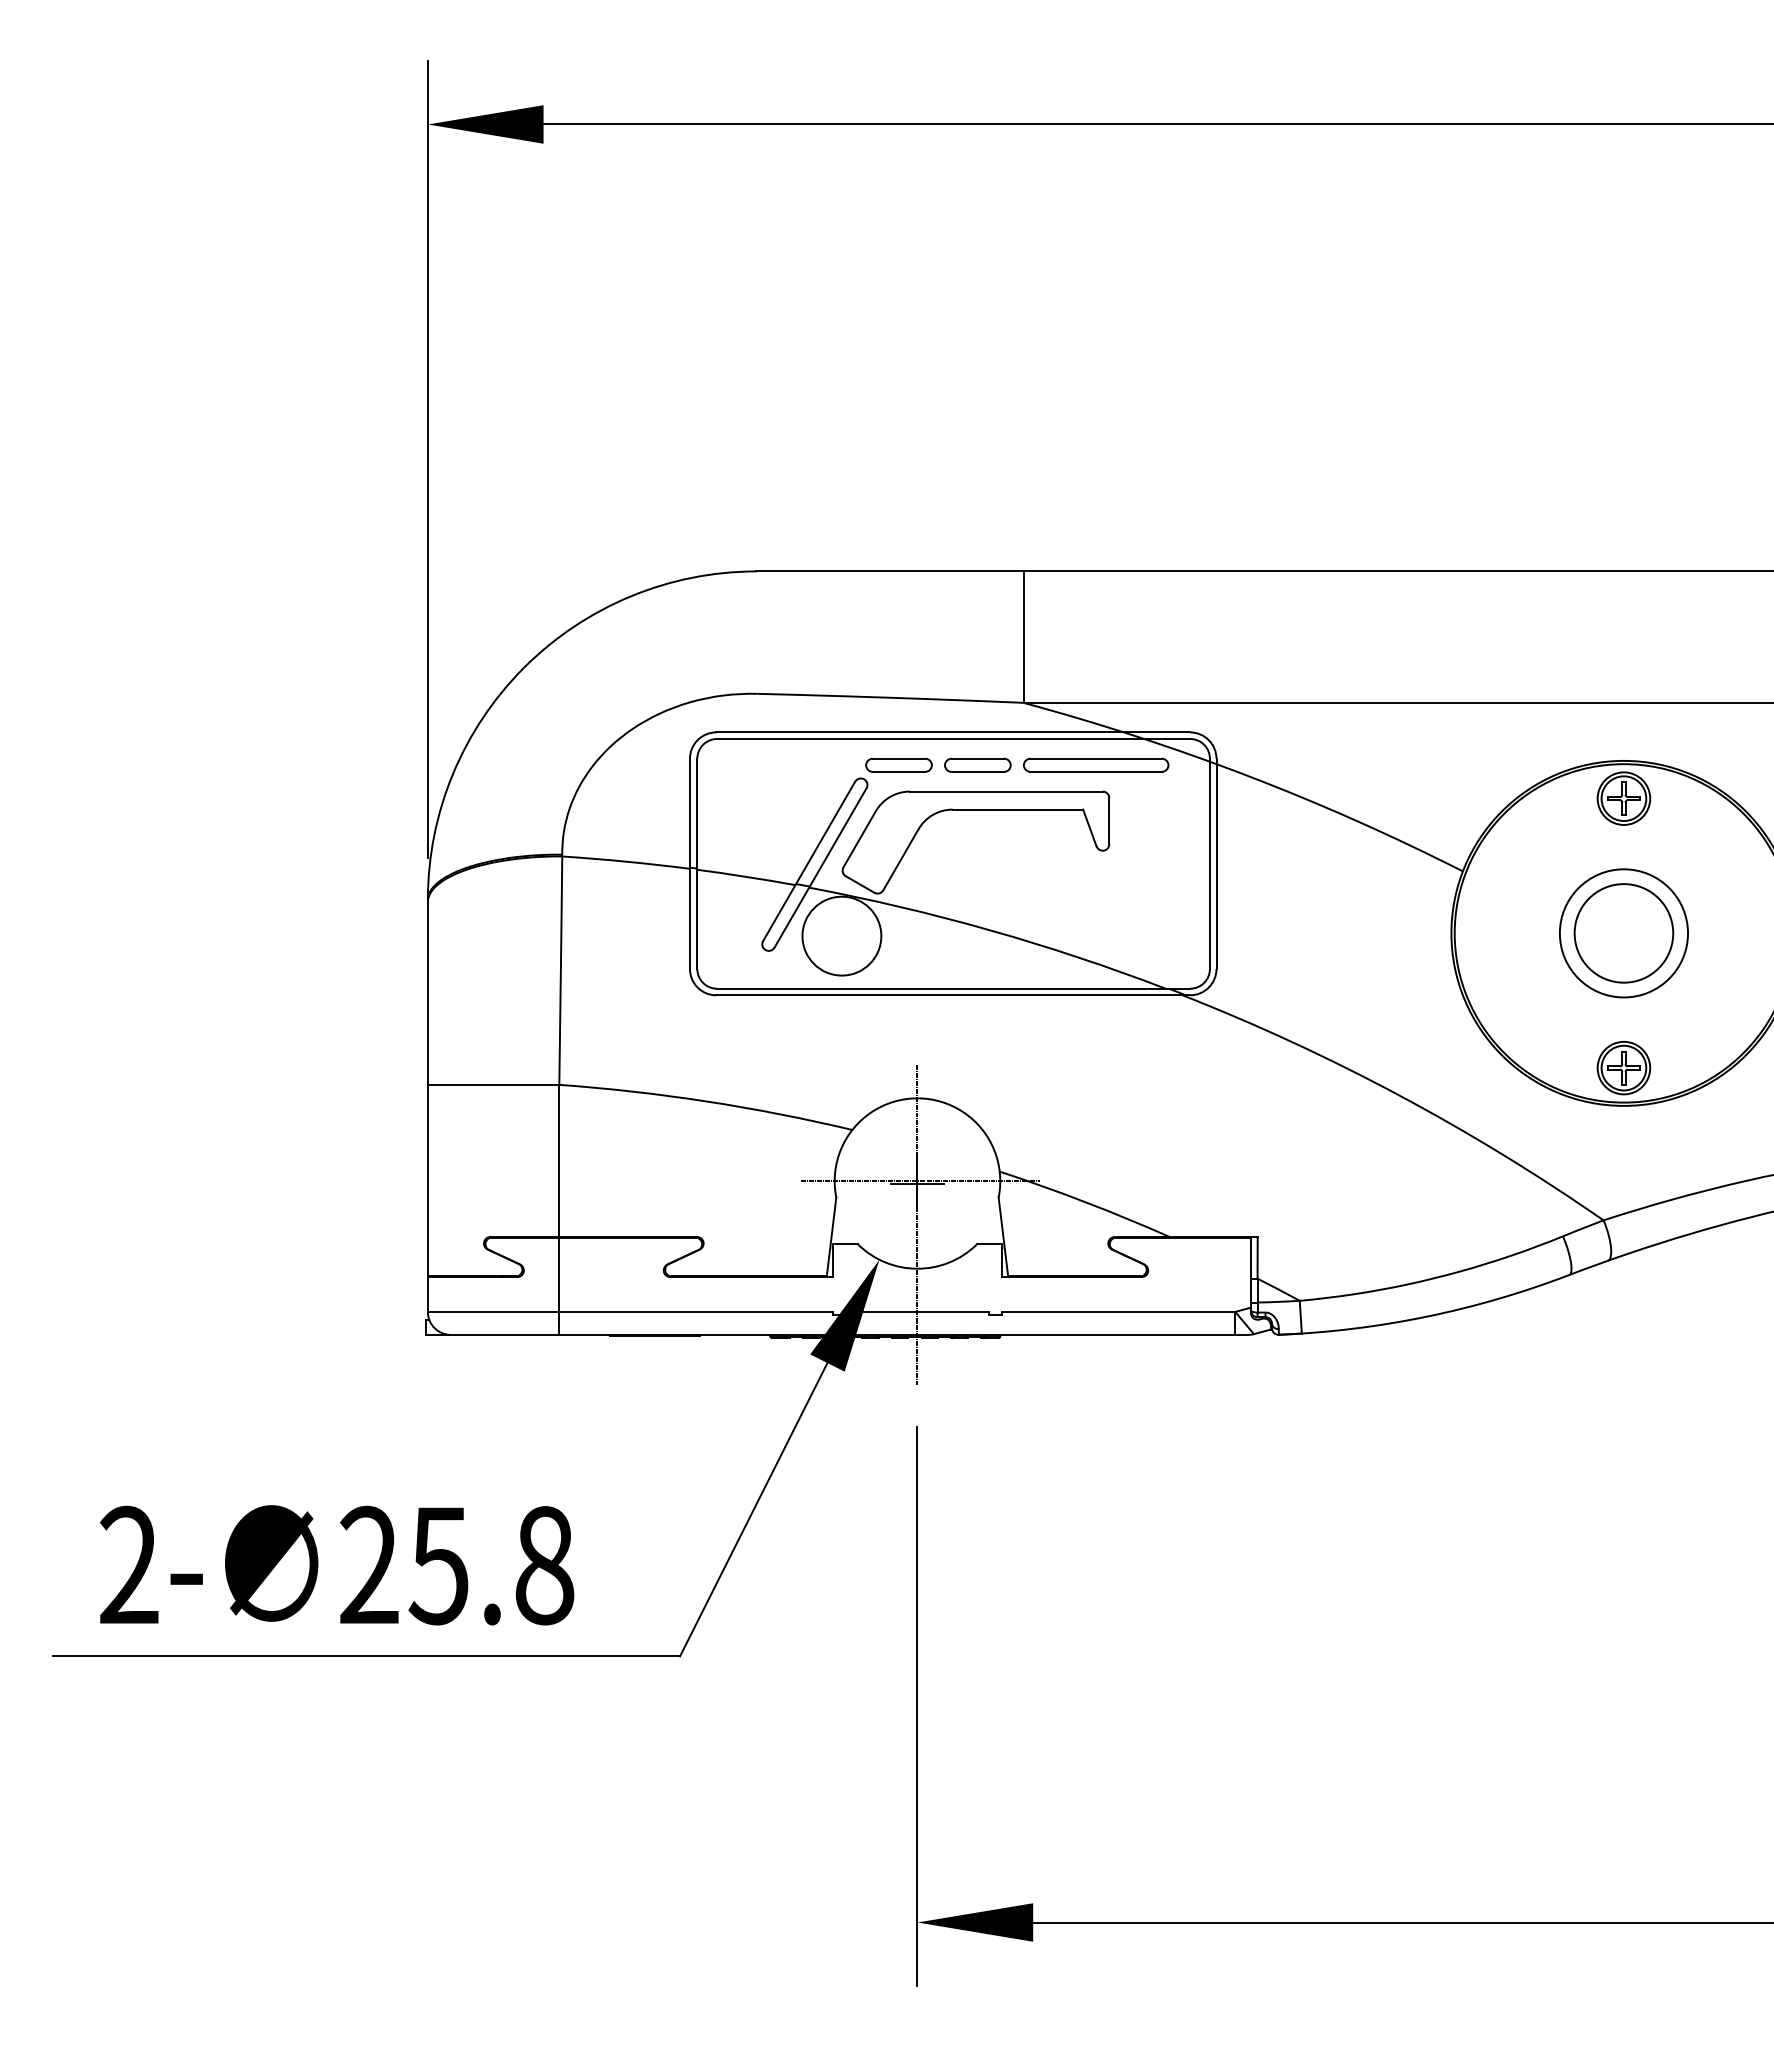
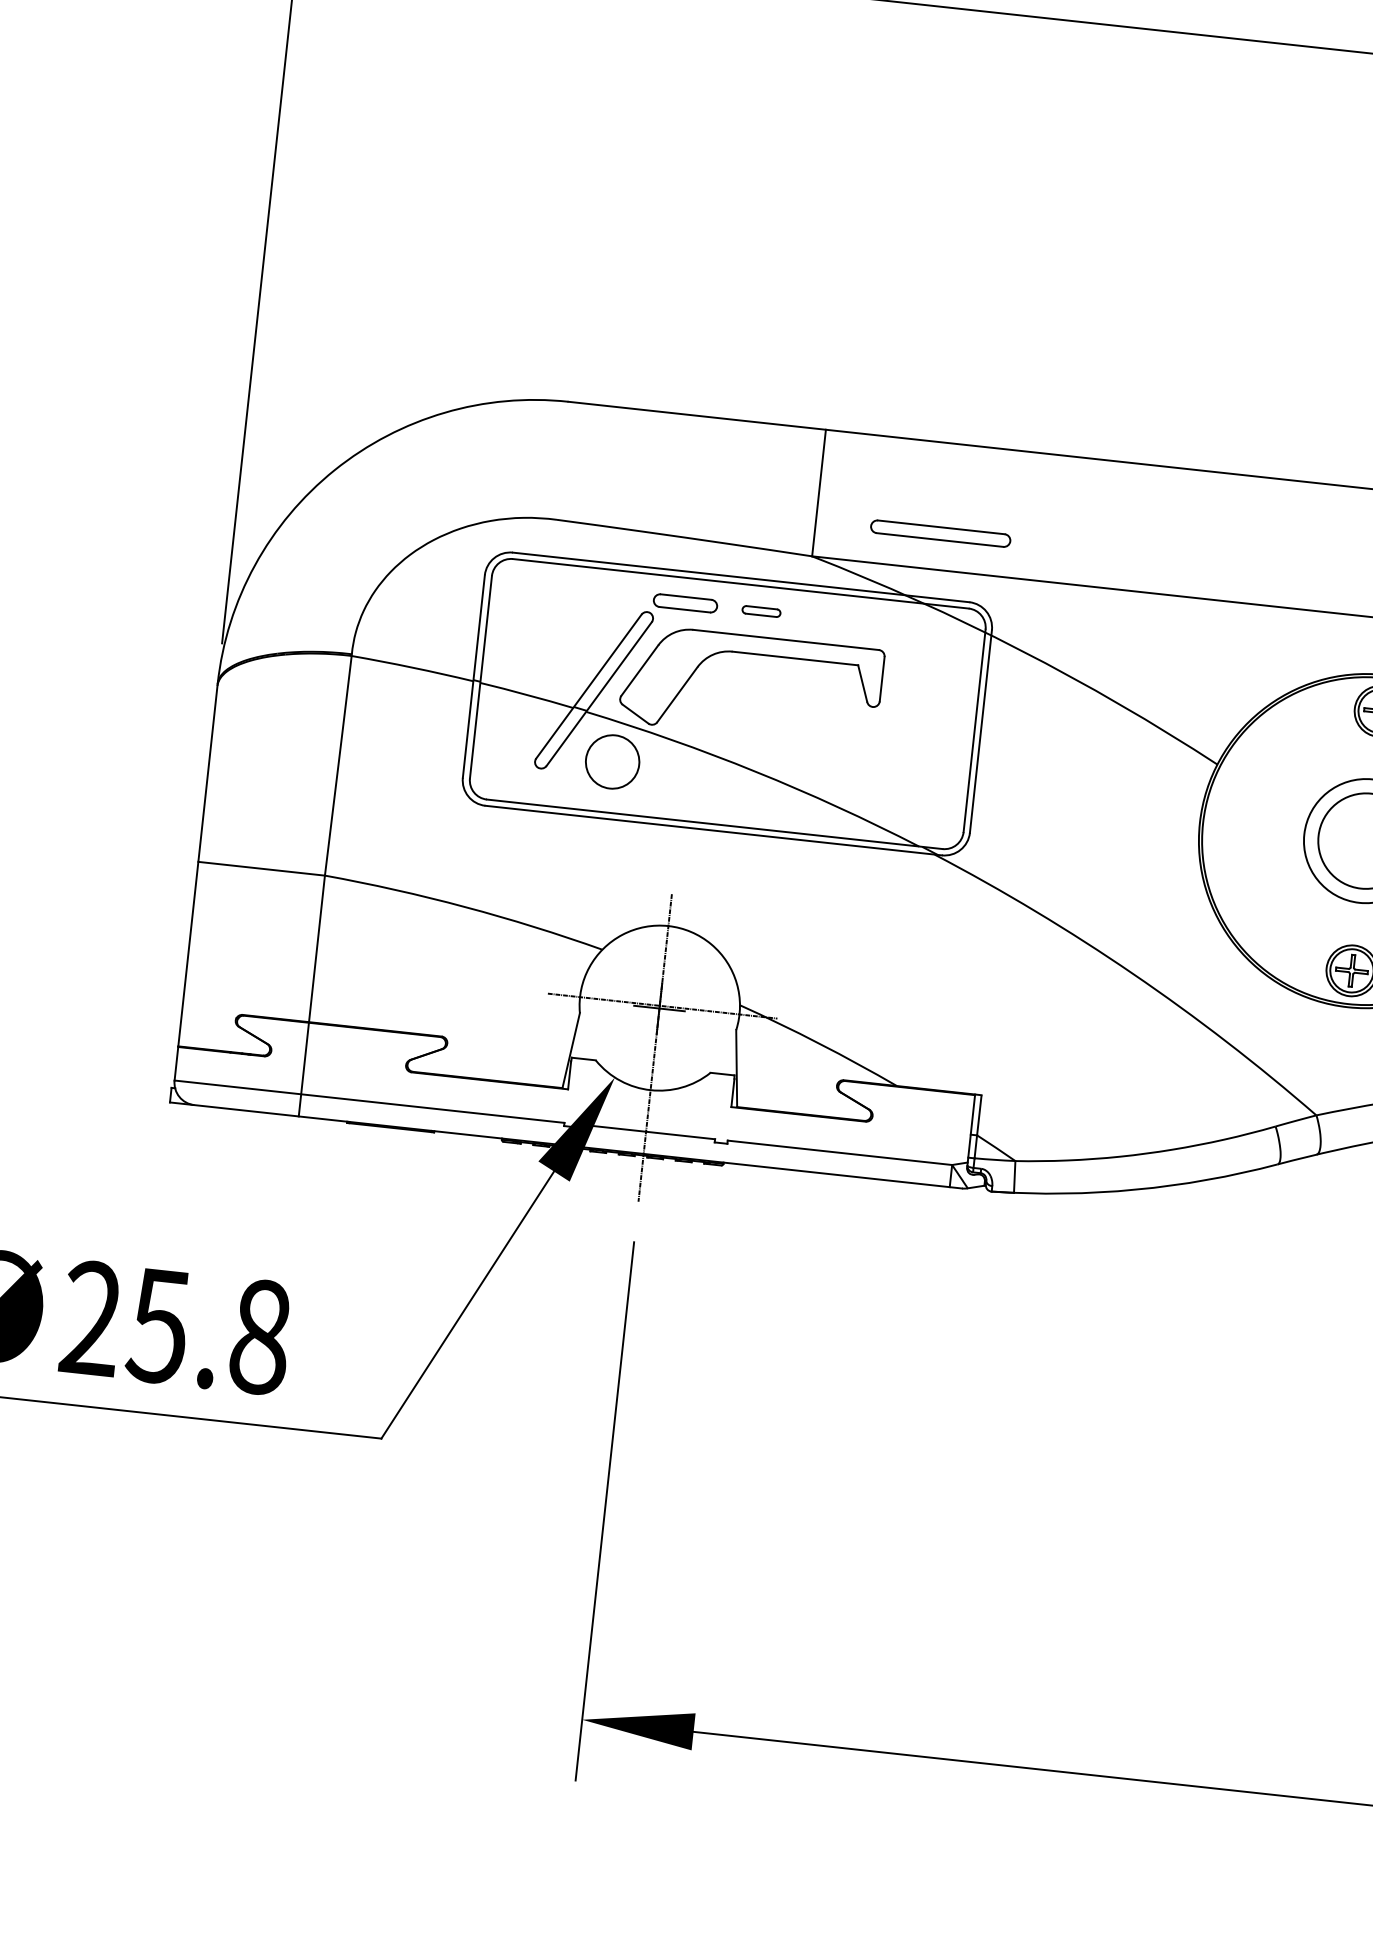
part: (977, 764) -> (761, 610), size x0.6
part: (1096, 764) -> (941, 532), moved
circle: (841, 935) -> (612, 761), size x0.7

